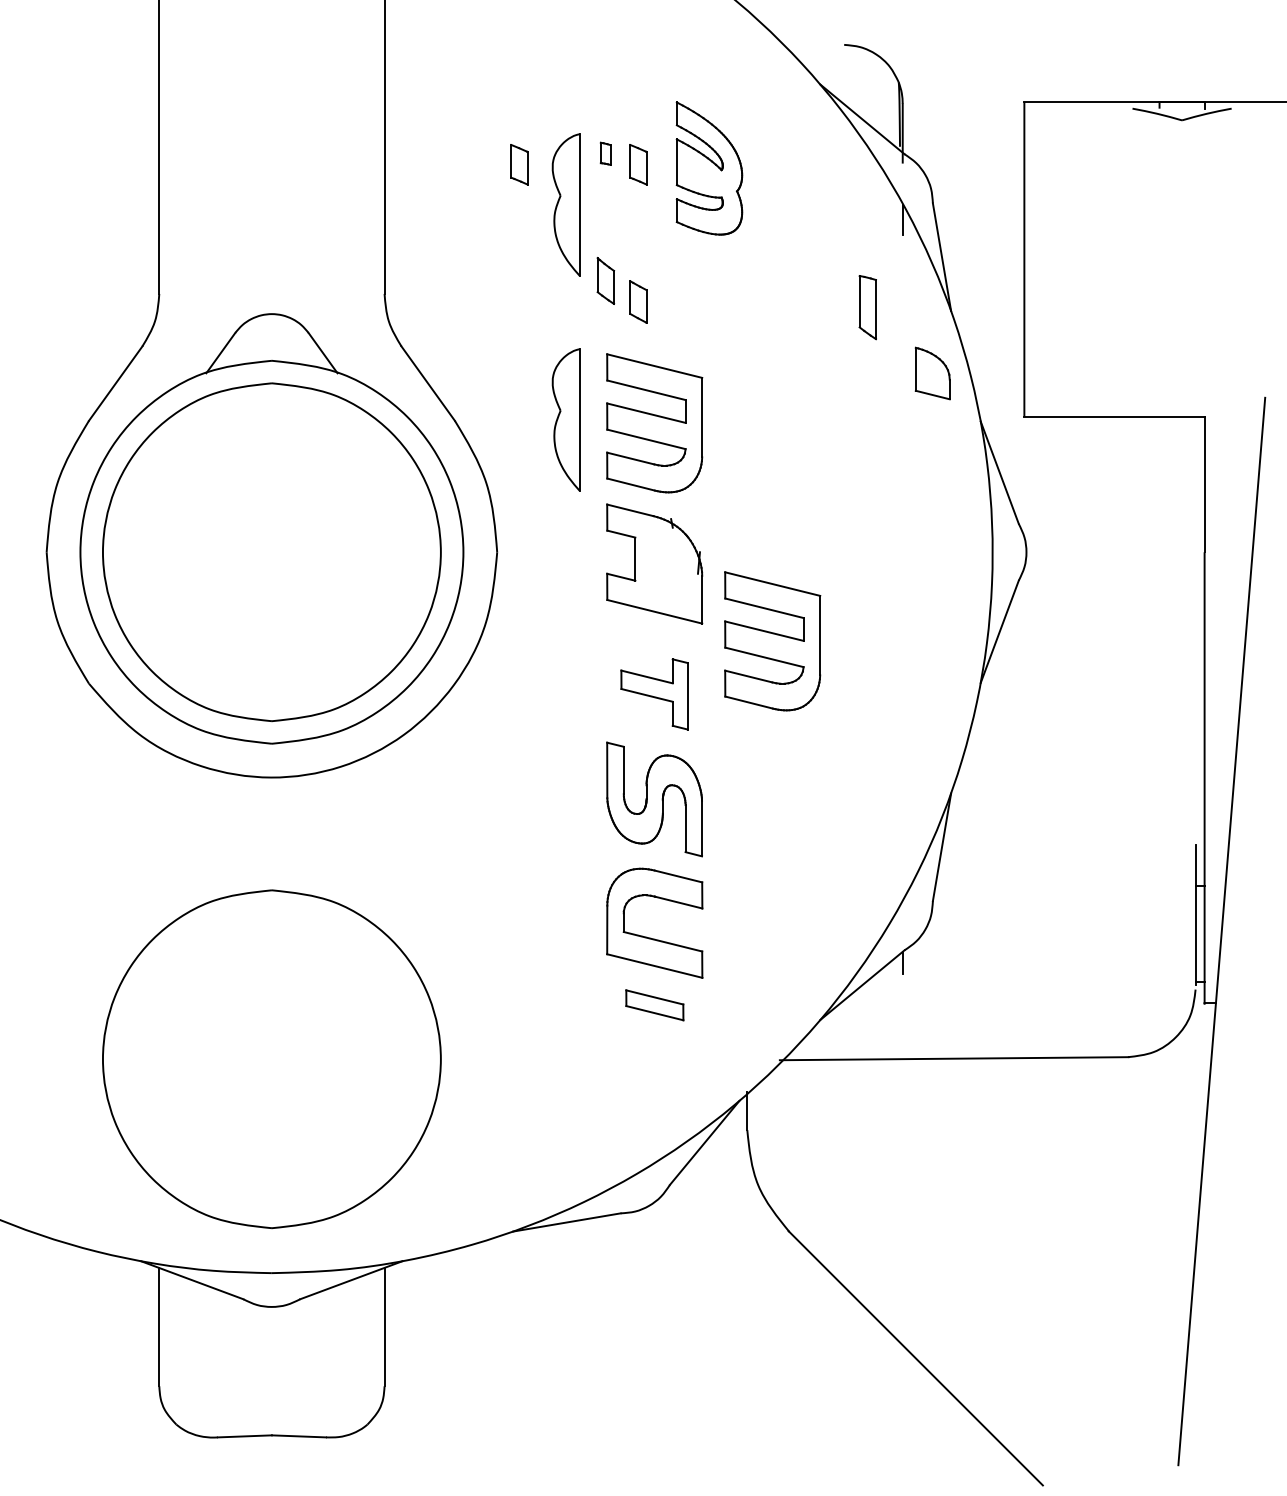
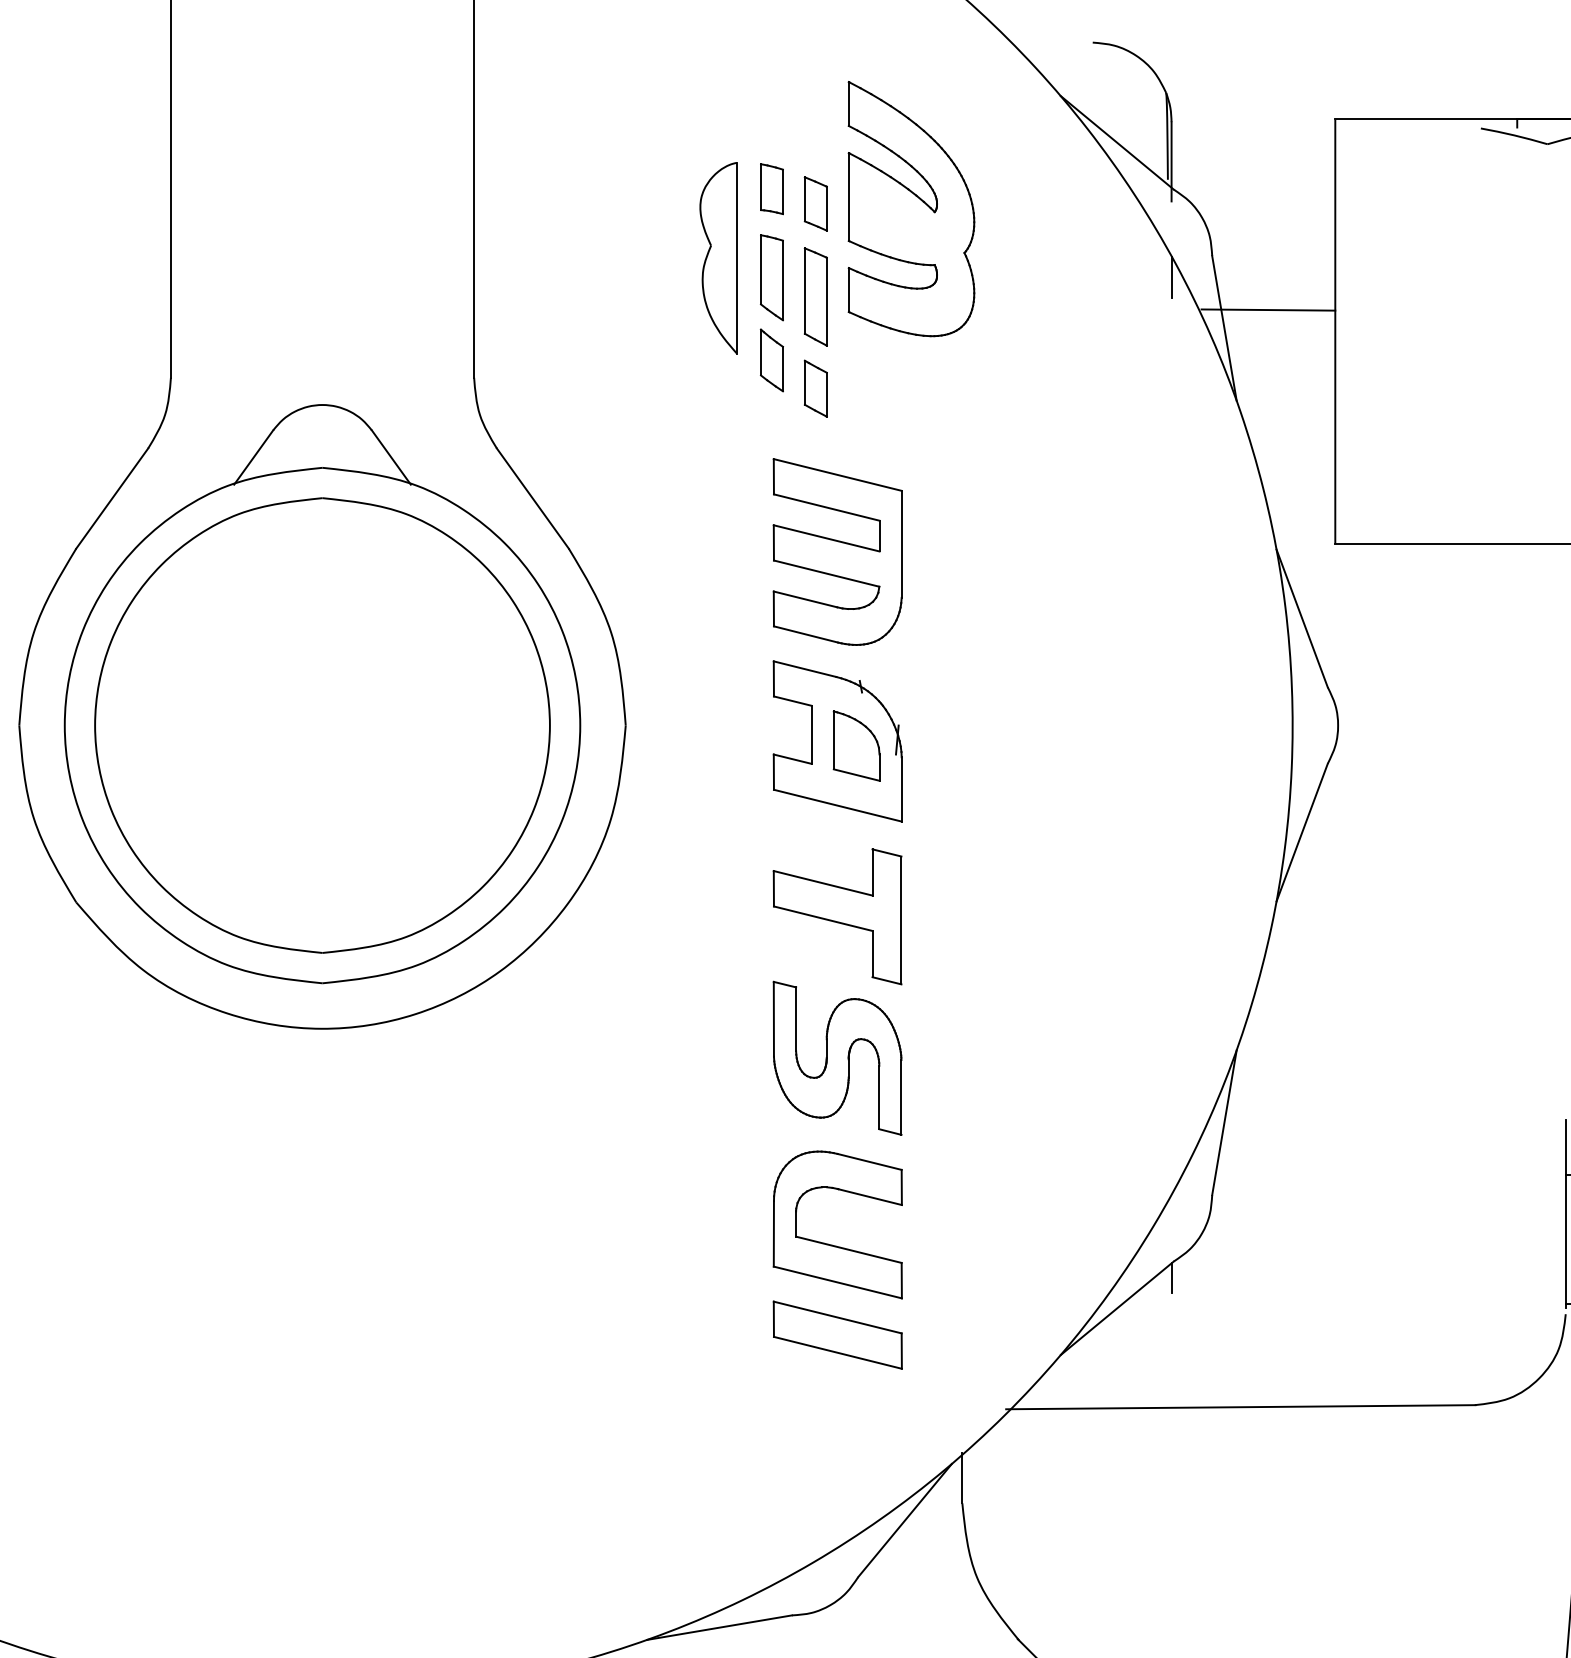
part: (605, 153) -> (771, 188), size x1.67
part: (519, 164) -> (655, 203), removed
part: (709, 168) -> (911, 209), size x1.43
part: (638, 233) -> (815, 296), added
line: (974, 243) -> (1268, 309), added
part: (867, 307) -> (771, 277), moved
part: (932, 373) -> (856, 746), moved
part: (565, 419) -> (717, 546), removed
part: (772, 641) -> (996, 845), removed
part: (654, 694) -> (837, 917), size x1.43
part: (654, 1005) -> (837, 1335), size x1.67
part: (271, 1059) -> (321, 1408), removed

